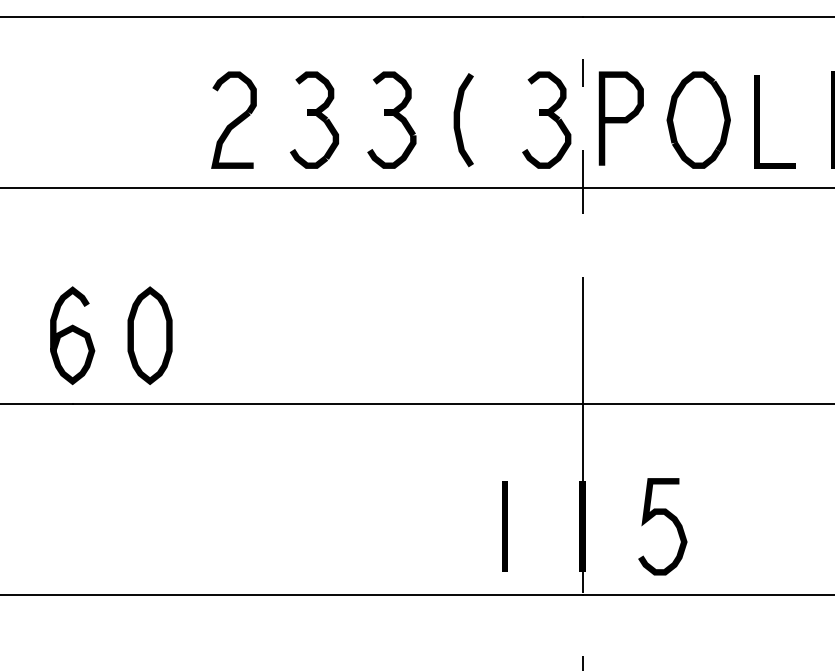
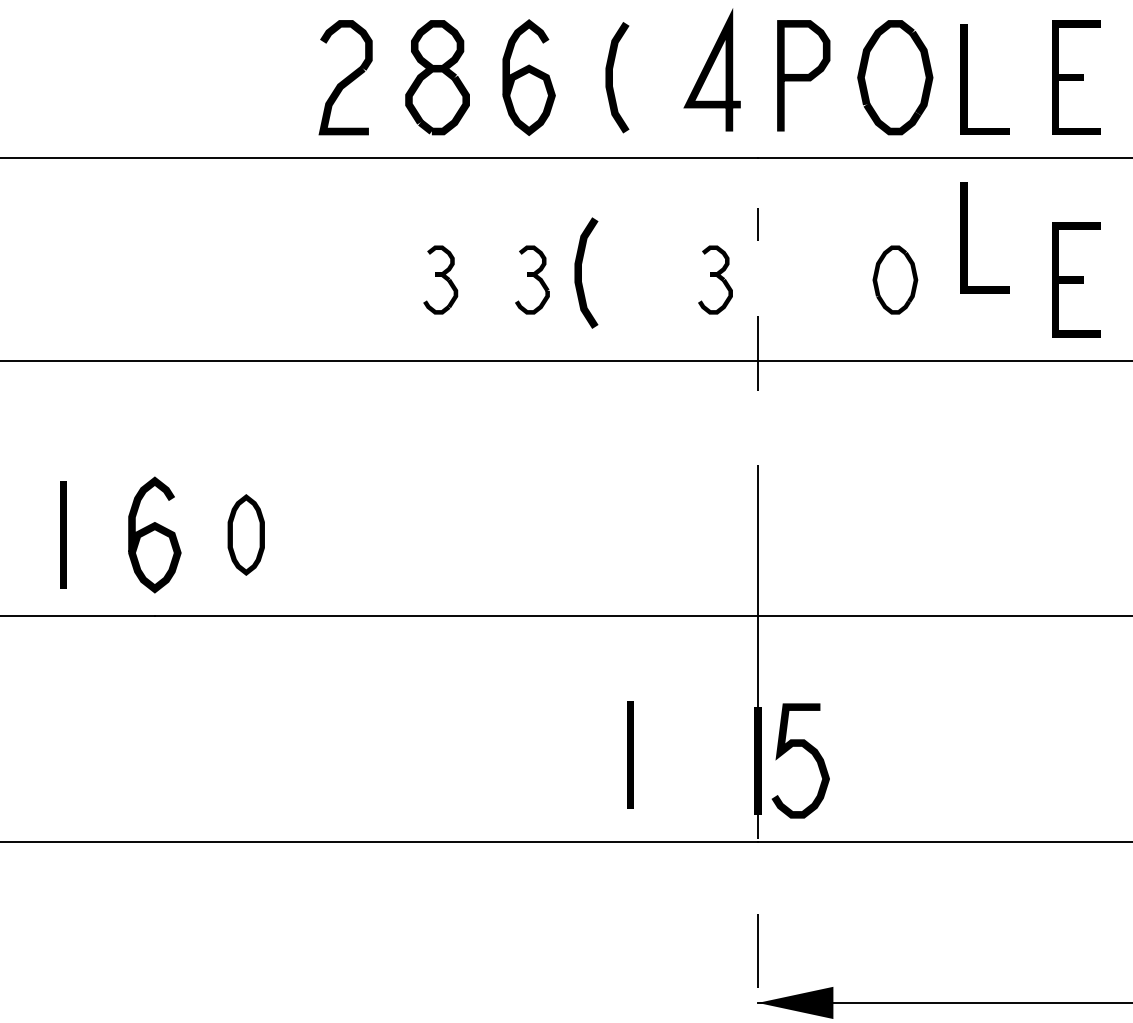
curve: (621, 117) -> (803, 277), removed
part: (233, 119) -> (345, 279), removed
part: (314, 119) -> (440, 279), size x0.6
part: (391, 119) -> (532, 279), size x0.6
curve: (459, 119) -> (581, 272), moved
part: (546, 119) -> (715, 279), size x0.6
part: (698, 119) -> (895, 279), size x0.6
line: (759, 121) -> (967, 237), moved
part: (149, 335) -> (245, 534), size x0.7
curve: (668, 518) -> (807, 751), moved
line: (505, 526) -> (630, 754), moved

